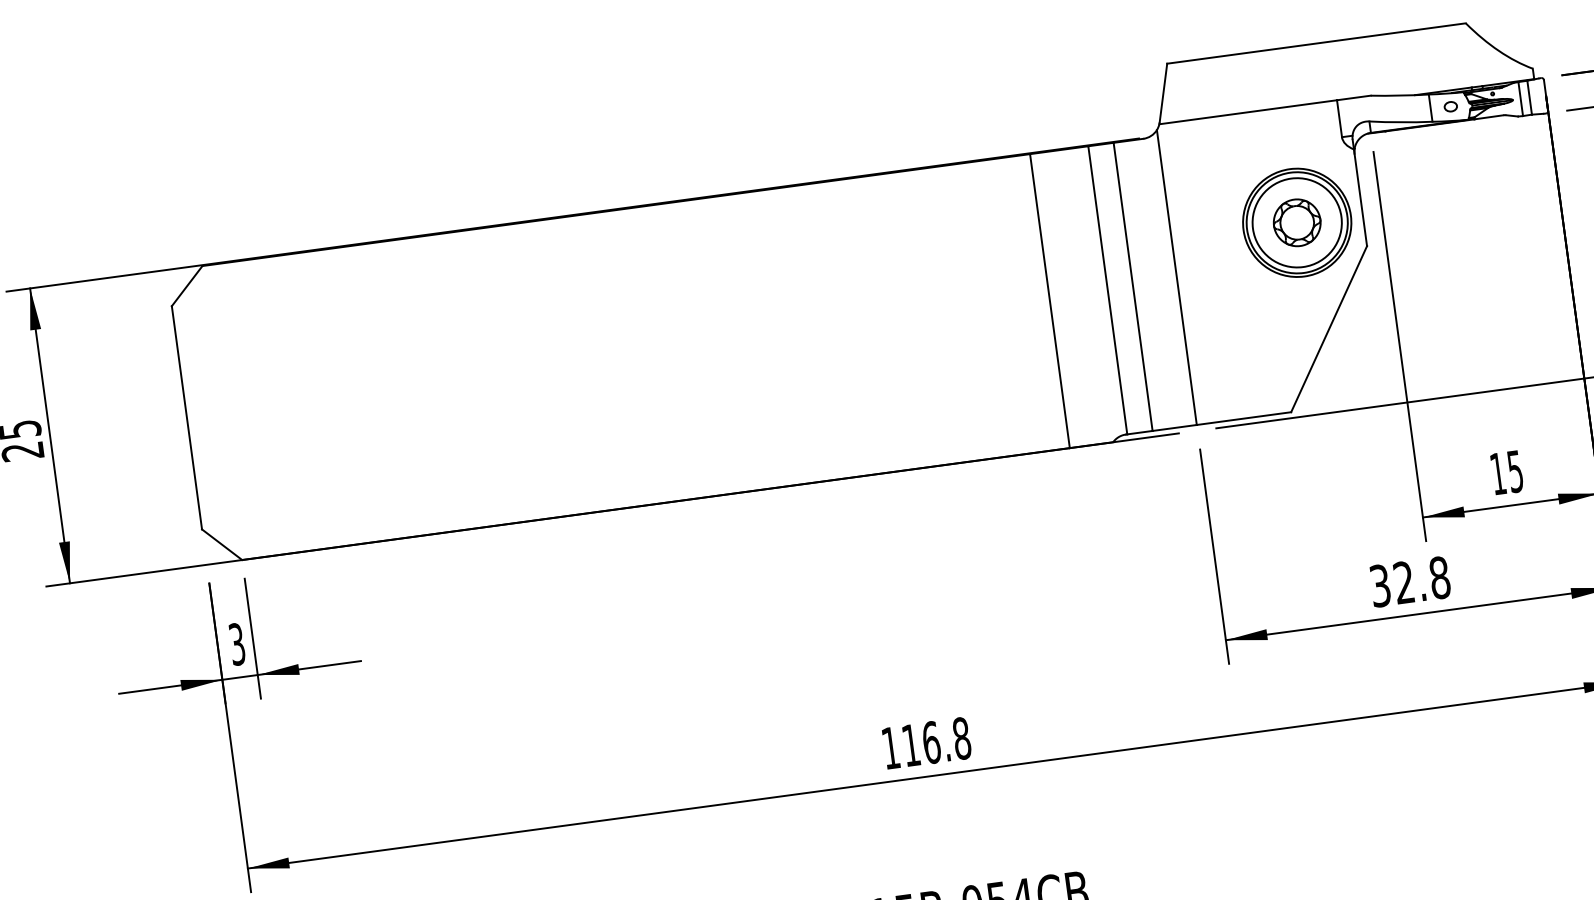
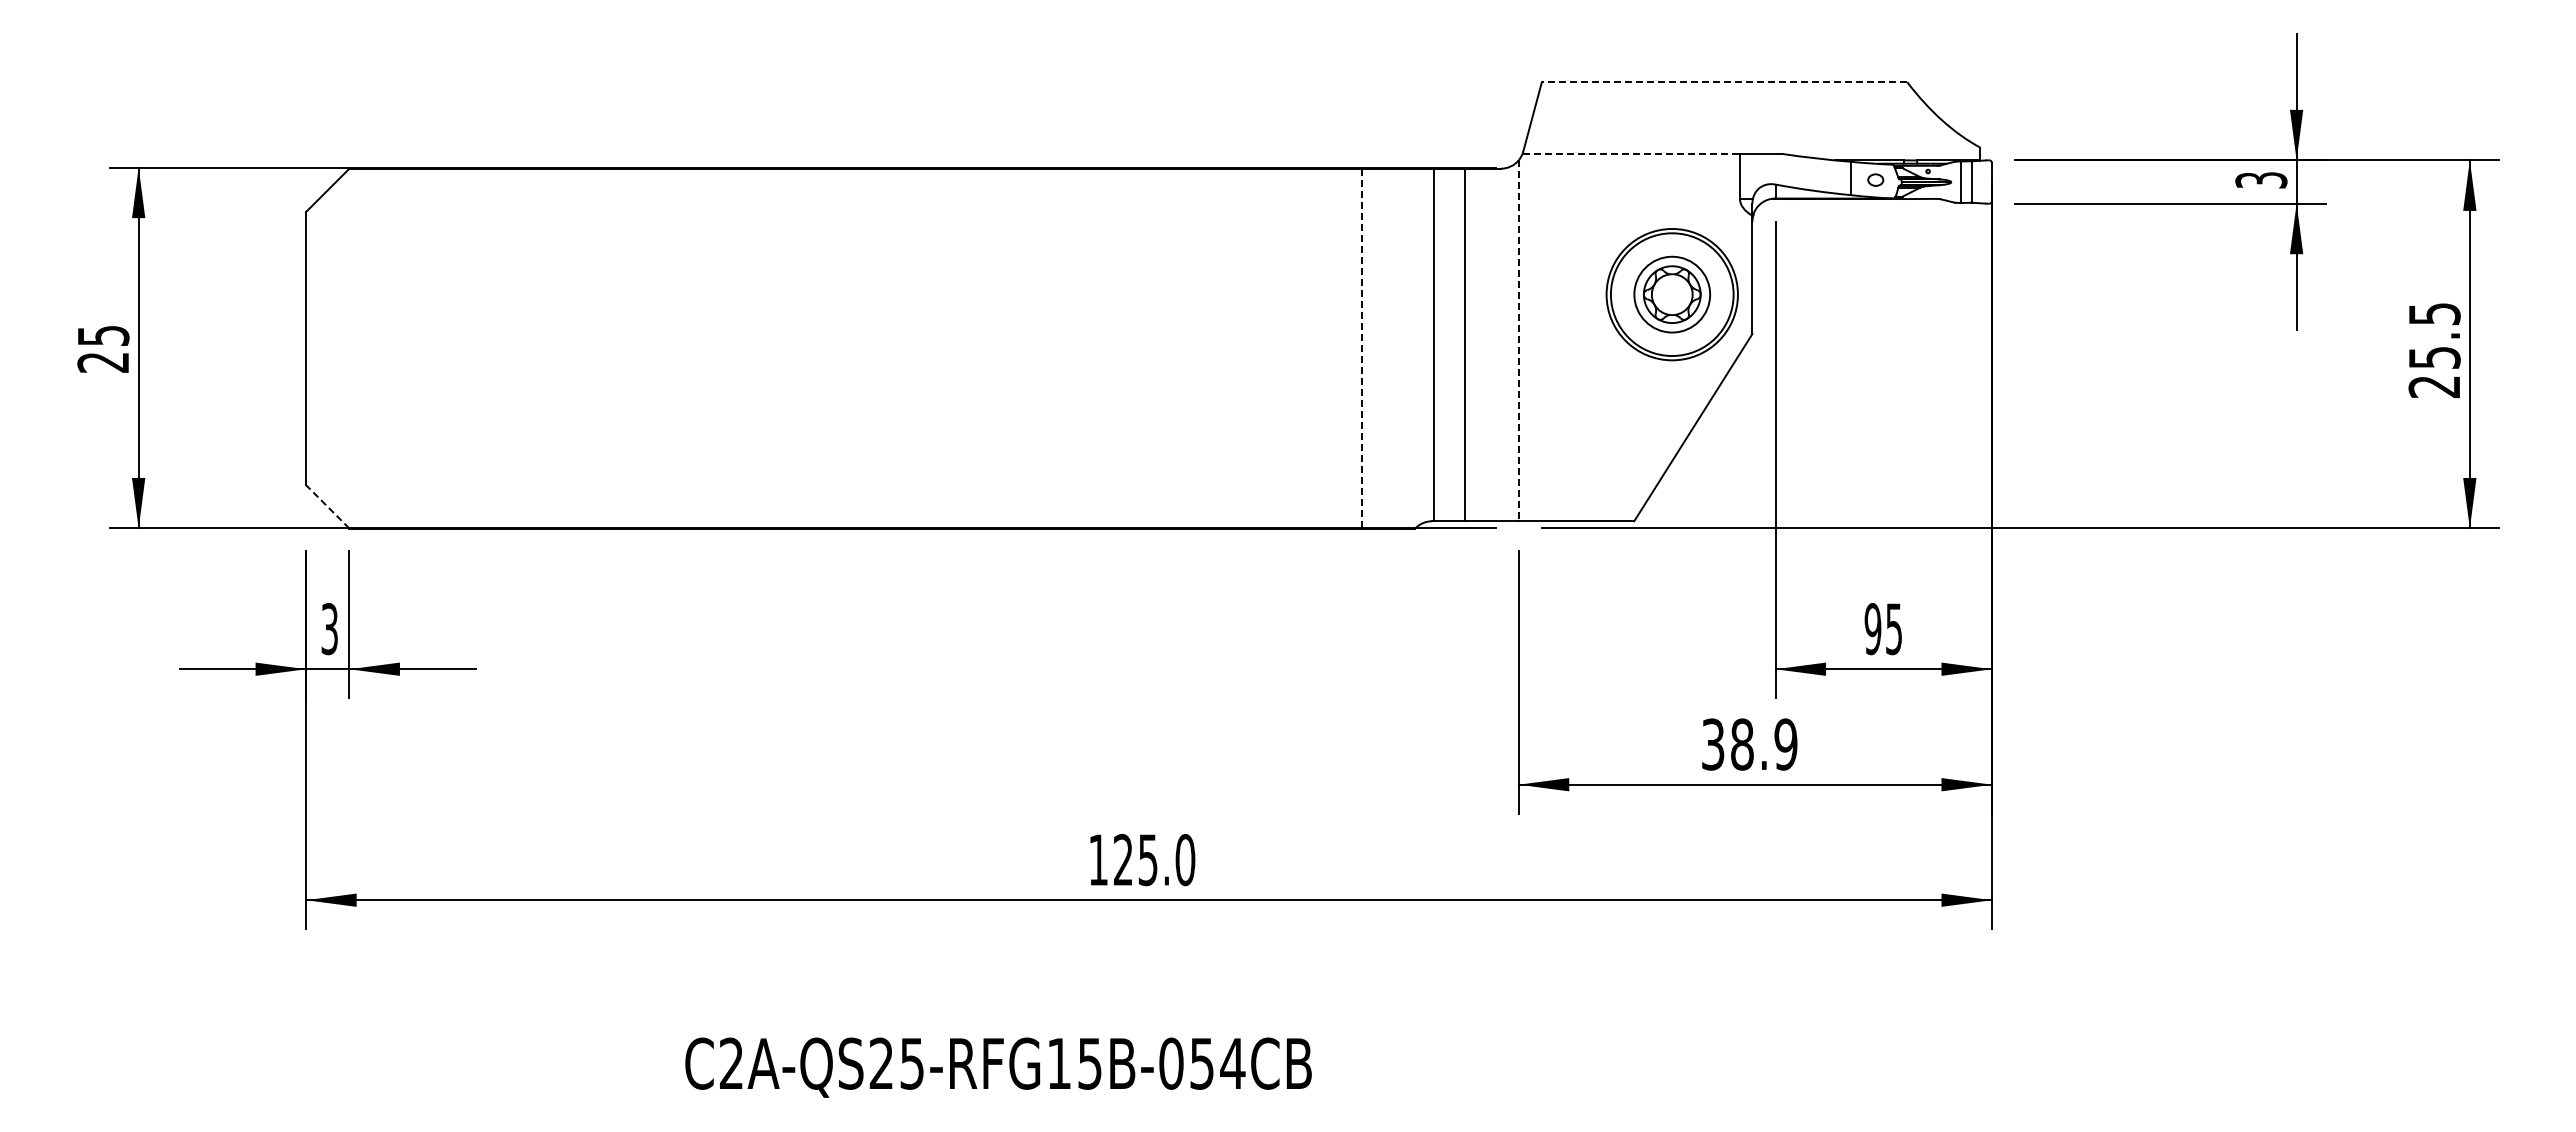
line: (1316, 43) -> (1724, 82), solid -> dashed
line: (1248, 112) -> (1631, 153), solid -> dashed
circle: (1297, 222) -> (1672, 294), size x0.7
line: (1176, 278) -> (1518, 341), solid -> dashed
line: (1050, 301) -> (1362, 348), solid -> dashed
text: (1497, 474) -> (1872, 629), 15 -> 95
line: (221, 544) -> (327, 506), solid -> dashed
text: (1422, 580) -> (1764, 744), 32.8 -> 38.9
text: (936, 741) -> (1154, 859), 116.8 -> 125.0

